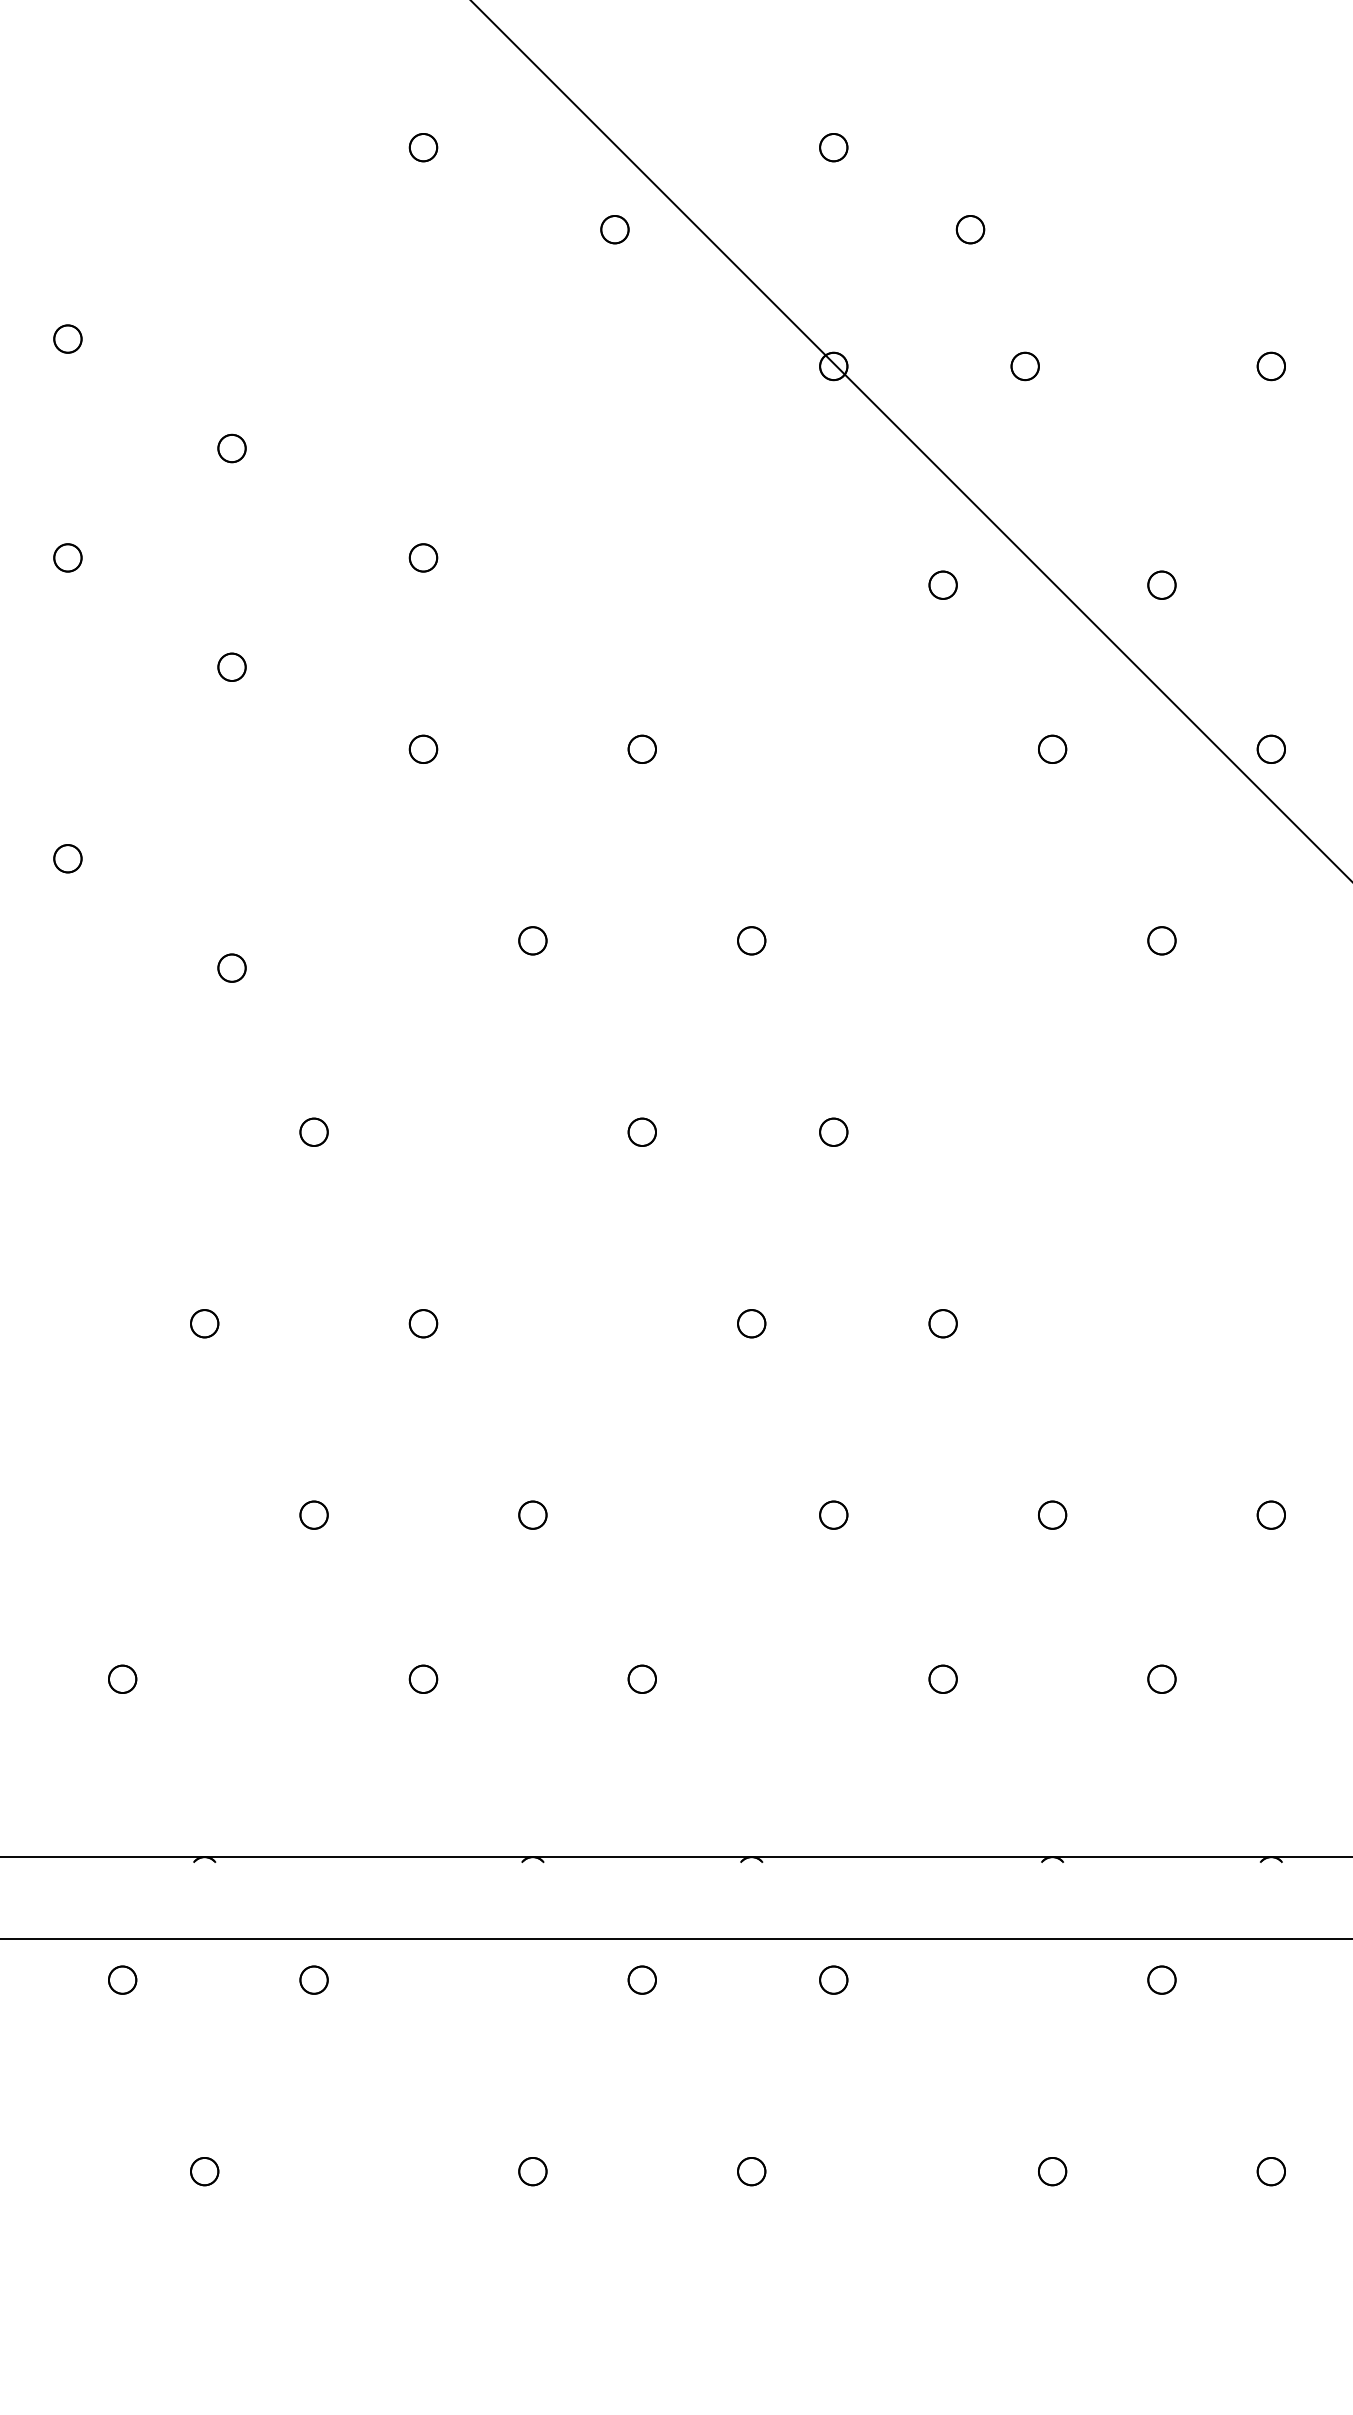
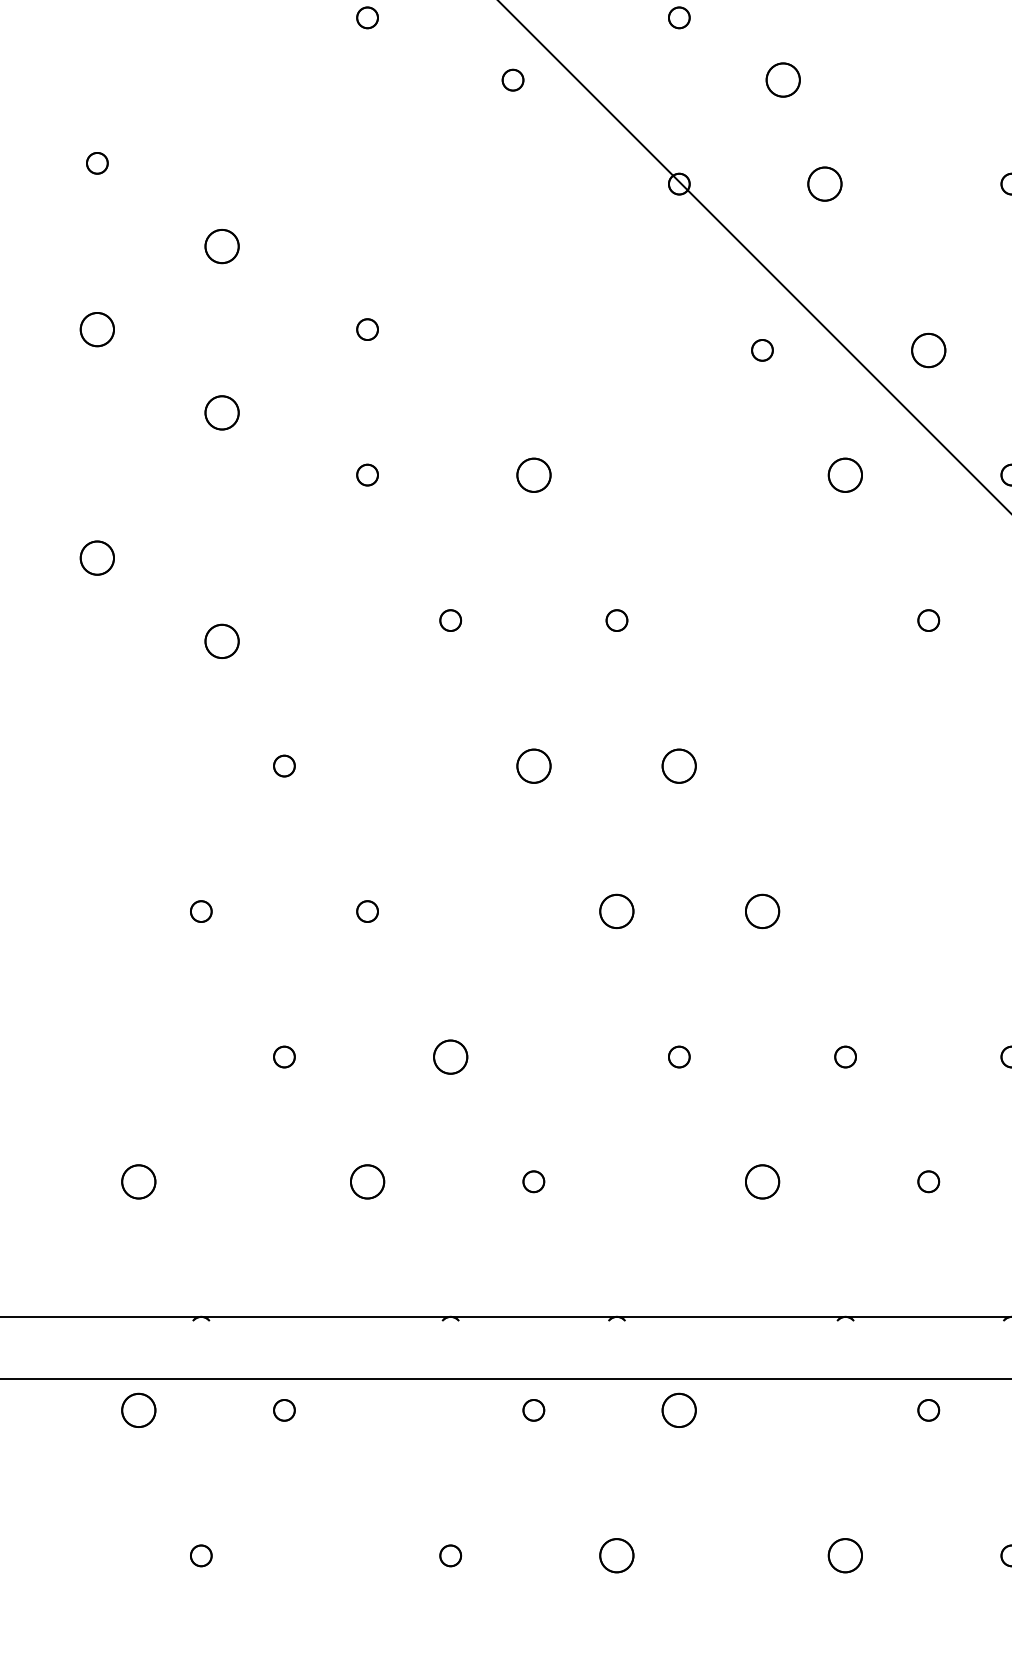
part: (970, 229) -> (783, 80), size x1.6
part: (1024, 366) -> (824, 184), size x1.6
part: (231, 448) -> (221, 246), size x1.6
part: (67, 557) -> (97, 329), size x1.6
part: (1161, 584) -> (928, 349), size x1.6
part: (231, 666) -> (221, 412), size x1.6
part: (641, 748) -> (533, 474), size x1.6
part: (1052, 748) -> (845, 474), size x1.6
part: (67, 858) -> (97, 558), size x1.6
part: (231, 967) -> (221, 640), size x1.6
part: (641, 1131) -> (533, 765), size x1.6
part: (833, 1131) -> (679, 765), size x1.6
part: (751, 1323) -> (616, 911), size x1.6
part: (942, 1323) -> (761, 911), size x1.6
part: (532, 1514) -> (450, 1056), size x1.6
part: (122, 1678) -> (138, 1181), size x1.6
part: (423, 1678) -> (367, 1181), size x1.6
part: (942, 1678) -> (761, 1181), size x1.6
part: (122, 1979) -> (138, 1409), size x1.6
part: (833, 1979) -> (679, 1409), size x1.6
part: (751, 2171) -> (616, 1555), size x1.6
part: (1052, 2171) -> (845, 1555), size x1.6

